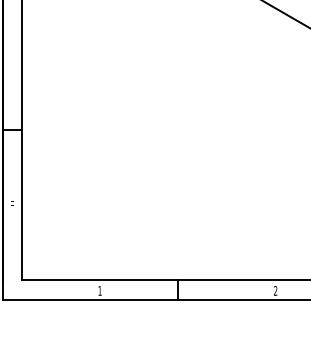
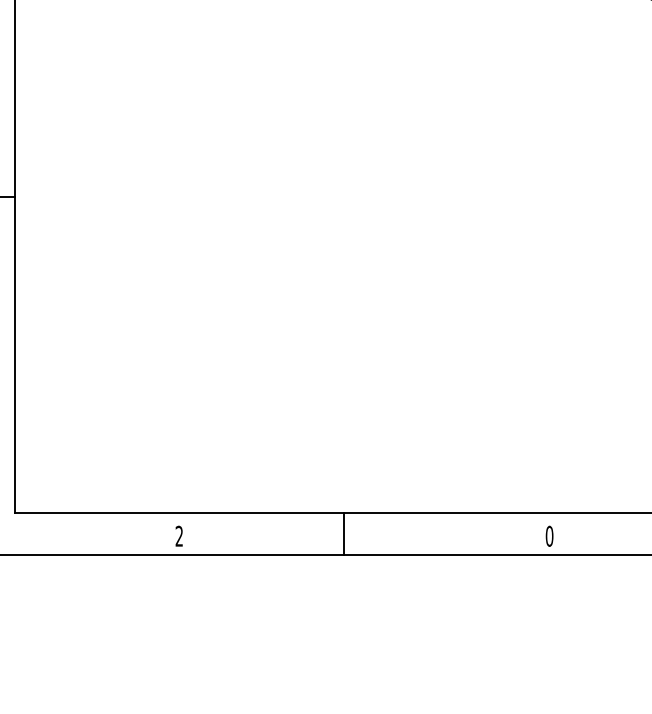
text: (99, 290) -> (178, 535), 1 -> 2
text: (275, 290) -> (549, 535), 2 -> 0

